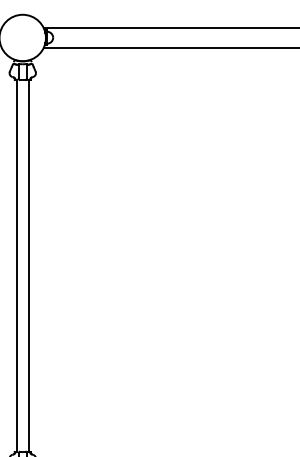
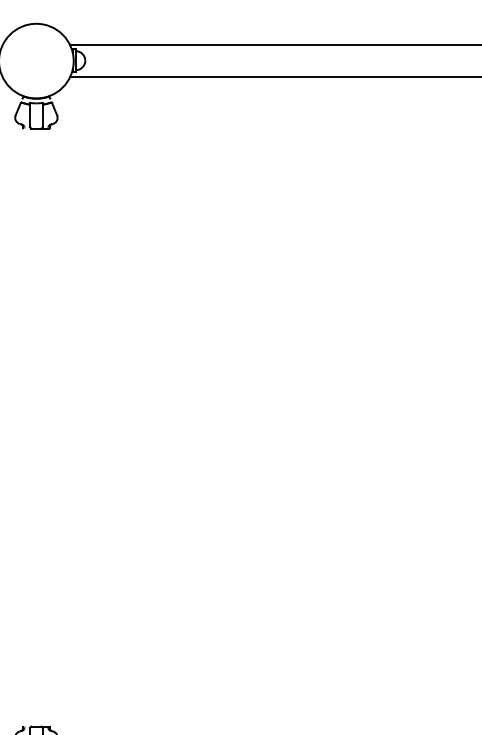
line: (16, 265) -> (26, 427), removed
line: (29, 265) -> (47, 427), removed

